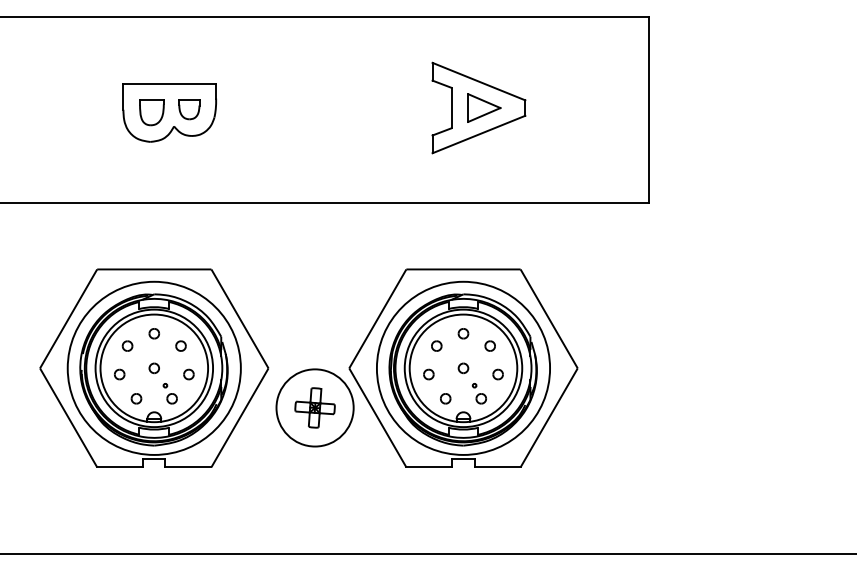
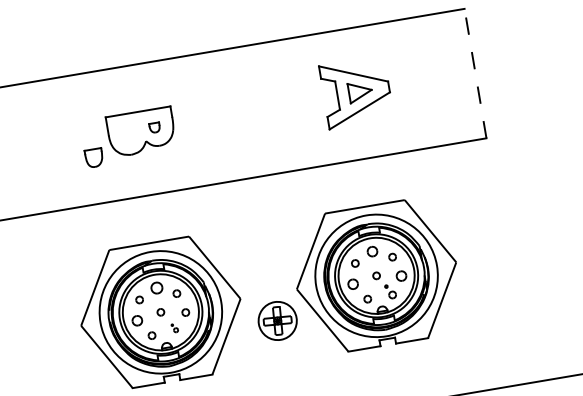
part: (189, 109) -> (154, 127), size x0.7
line: (649, 109) -> (475, 73), solid -> dashed
part: (151, 112) -> (94, 157), moved
part: (153, 333) -> (156, 288), size x1.6
part: (463, 333) -> (372, 251), size x1.4
part: (119, 374) -> (137, 320), size x1.4
part: (428, 374) -> (352, 284), size x1.4
part: (497, 374) -> (401, 276), size x1.4
part: (169, 393) -> (174, 328), size x0.6
circle: (314, 407) -> (277, 320), size x0.7

